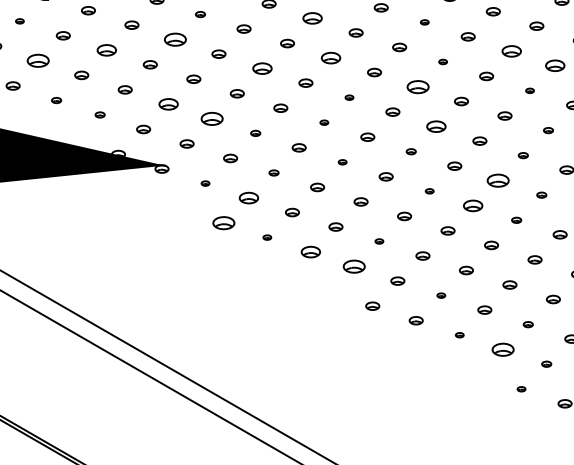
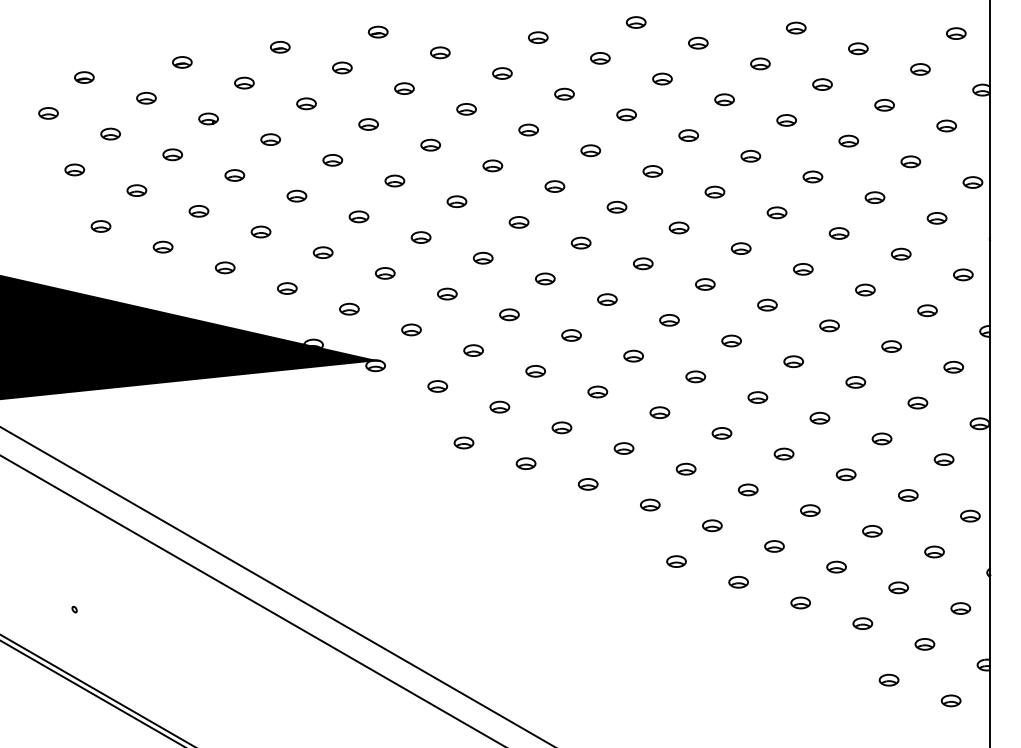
part: (200, 14) -> (430, 144), size x1.43
part: (312, 18) -> (590, 150), size x0.71
part: (19, 21) -> (172, 154), size x1.67
part: (424, 22) -> (750, 156), size x1.67
part: (175, 39) -> (394, 180), size x0.62
part: (106, 49) -> (296, 195), size x0.71
part: (511, 51) -> (874, 197), size x0.71
part: (330, 57) -> (616, 206), size x0.71
part: (37, 61) -> (198, 211), size x0.62
part: (442, 61) -> (776, 212), size x1.67
part: (554, 65) -> (936, 218), size x0.71
part: (262, 68) -> (518, 222), size x0.71
part: (417, 86) -> (740, 248), size x0.62
part: (529, 90) -> (900, 253), size x1.67
part: (349, 97) -> (643, 263), size x1.67
part: (56, 100) -> (224, 267), size x1.43
part: (168, 104) -> (385, 273), size x0.71
part: (100, 114) -> (287, 288), size x1.43
part: (212, 118) -> (447, 293), size x0.62
part: (324, 122) -> (607, 299), size x1.67
part: (436, 126) -> (767, 304), size x0.71
part: (548, 130) -> (927, 310), size x1.43
part: (255, 133) -> (509, 314), size x1.43
part: (411, 151) -> (731, 340), size x1.43
part: (523, 155) -> (891, 346), size x1.43
part: (342, 161) -> (633, 355), size x1.67
part: (273, 173) -> (535, 371), size x1.43
part: (498, 180) -> (855, 382), size x0.62
part: (205, 183) -> (437, 386), size x1.67
part: (429, 191) -> (757, 397), size x1.67
part: (541, 194) -> (917, 402), size x1.43
part: (248, 197) -> (499, 406), size x0.71
part: (472, 205) -> (819, 417), size x0.71
part: (516, 220) -> (881, 438), size x1.43
part: (223, 222) -> (463, 442), size x0.62
part: (266, 237) -> (525, 463), size x1.67
part: (379, 241) -> (685, 468), size x1.67
part: (310, 252) -> (587, 484), size x0.71
part: (354, 266) -> (650, 504), size x0.62
part: (441, 295) -> (774, 546), size x1.67
part: (528, 324) -> (898, 587), size x1.43
part: (459, 334) -> (800, 602), size x1.67
part: (502, 349) -> (862, 623), size x0.62
part: (546, 364) -> (924, 644), size x1.43
part: (521, 388) -> (888, 679), size x1.67

